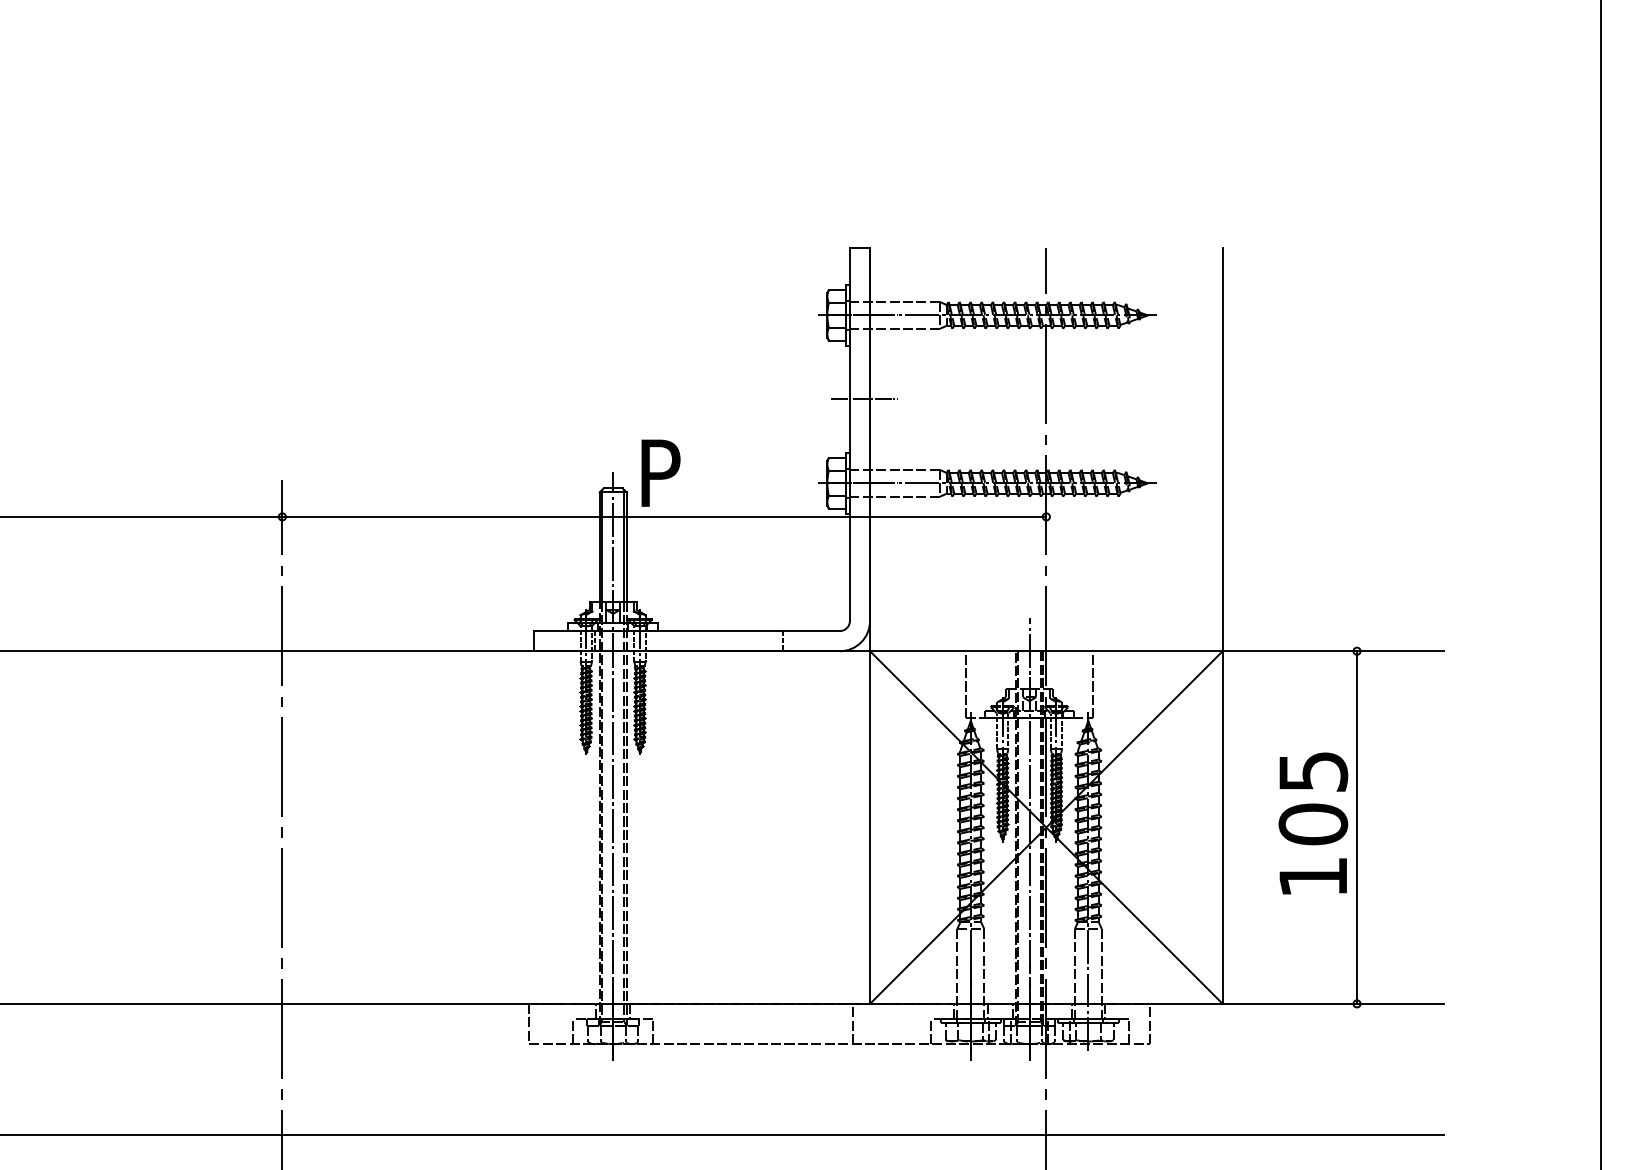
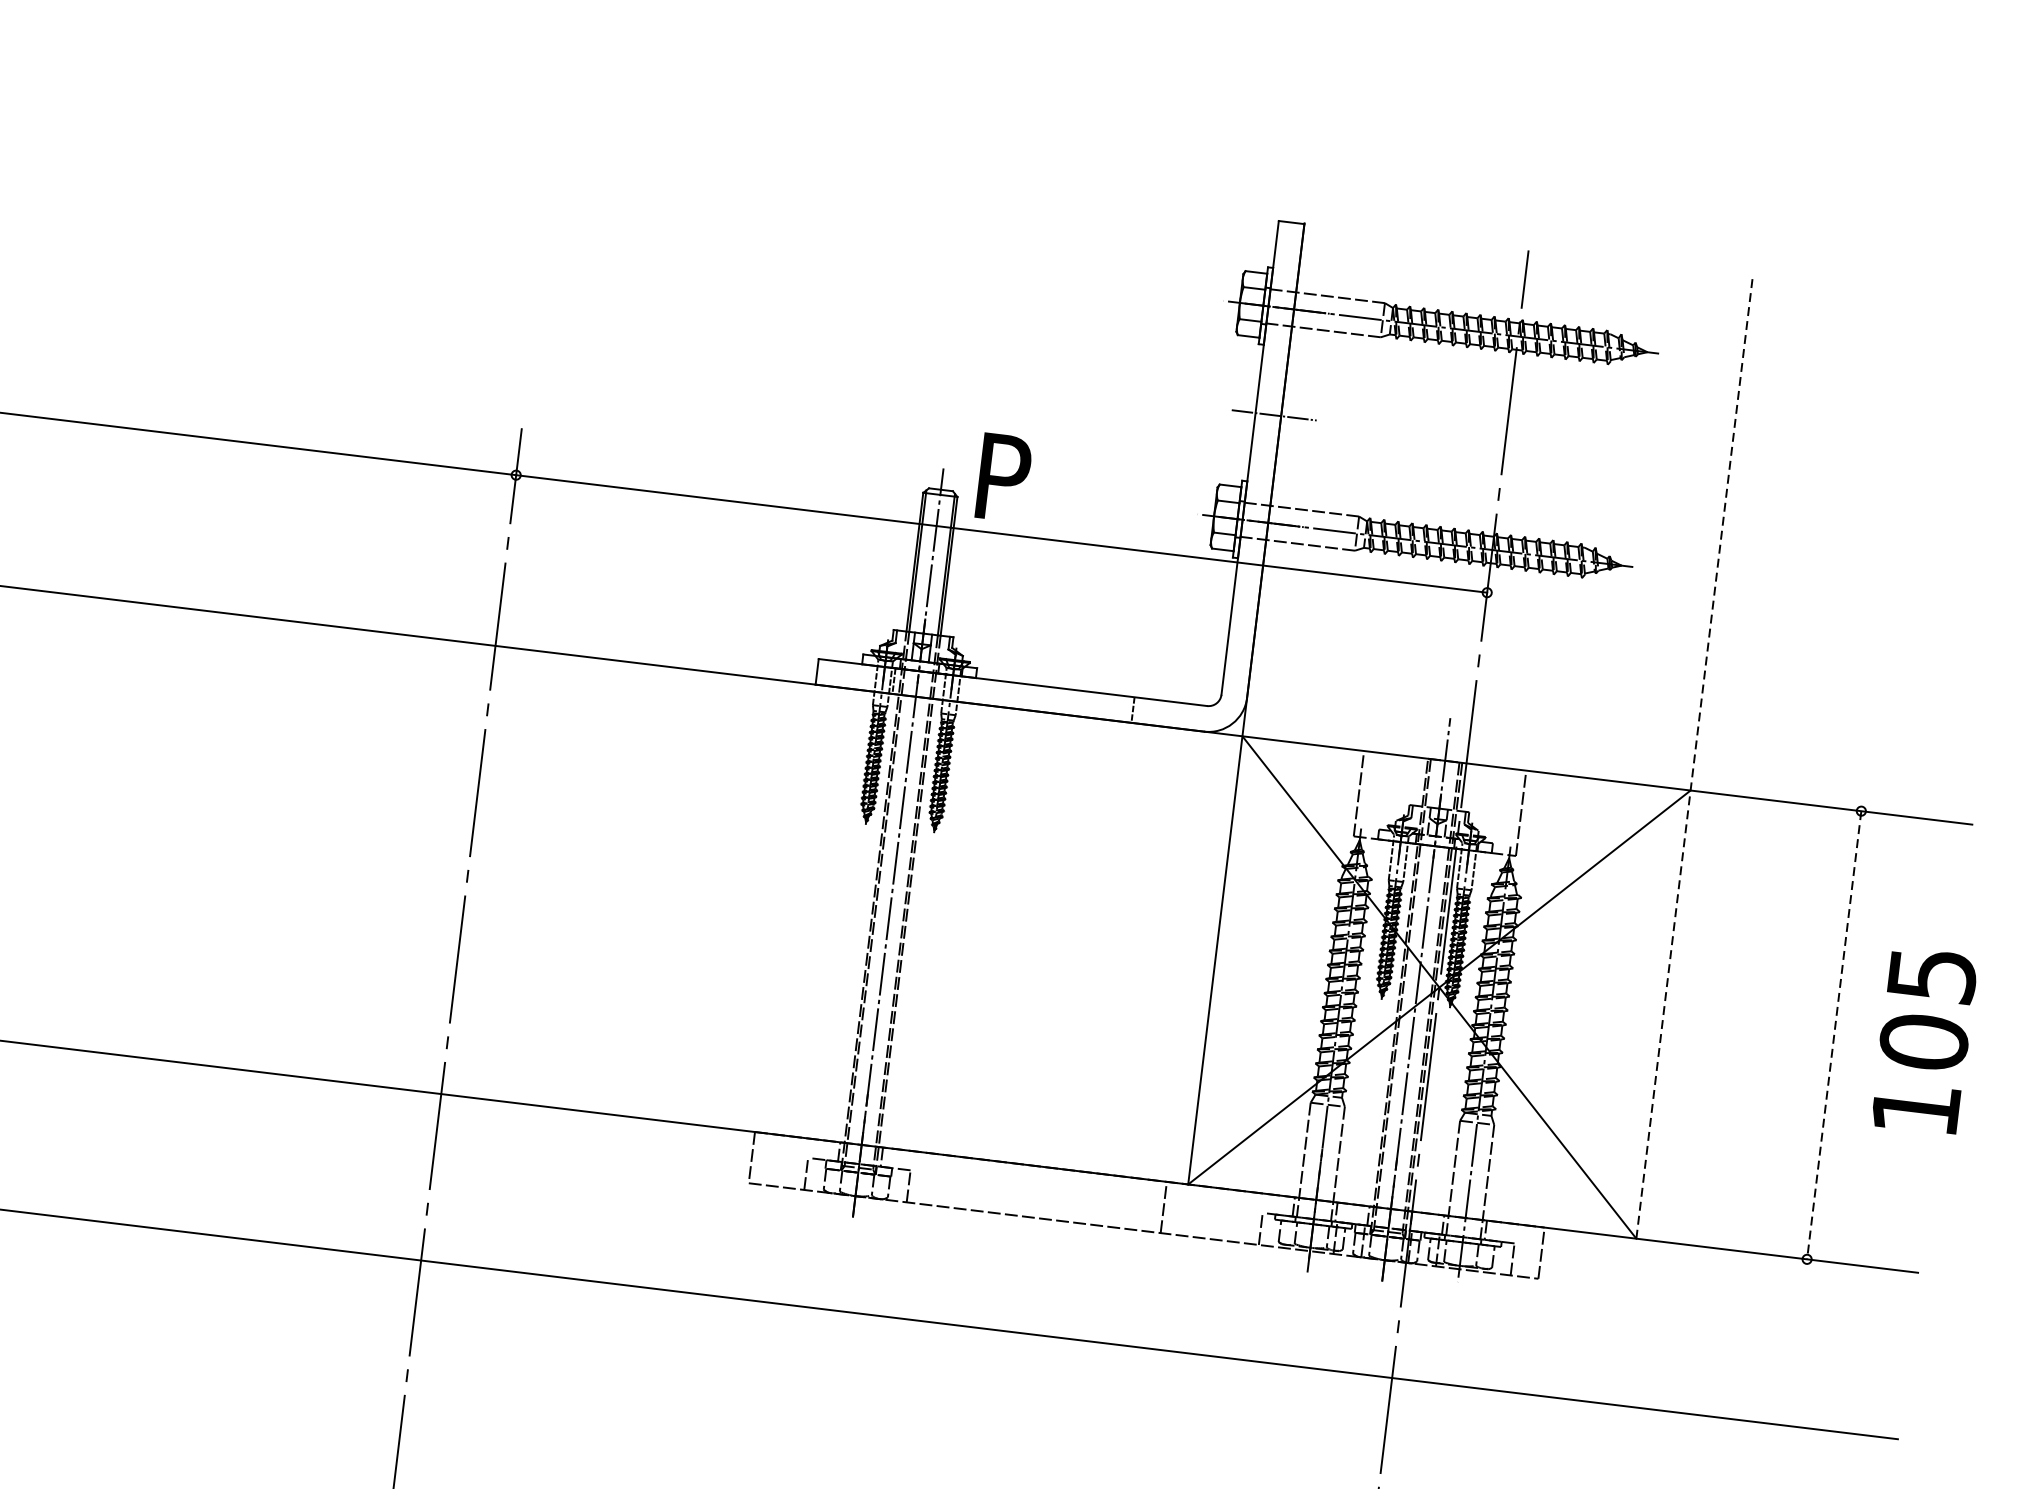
line: (1222, 625) -> (1694, 757), solid -> dashed
text: (1313, 823) -> (1924, 1040), moved
line: (1357, 828) -> (1834, 1036), solid -> dashed

